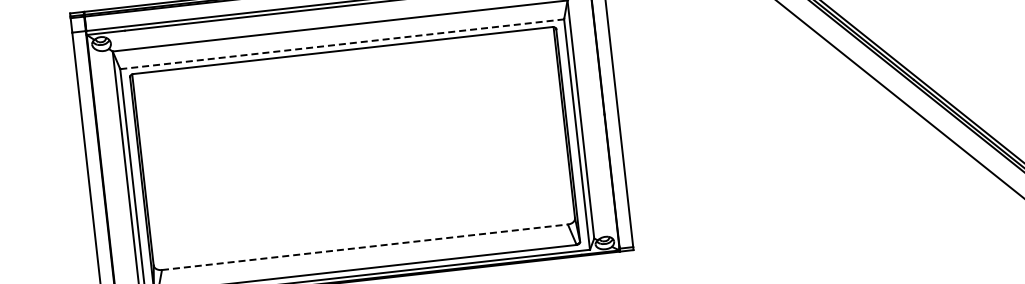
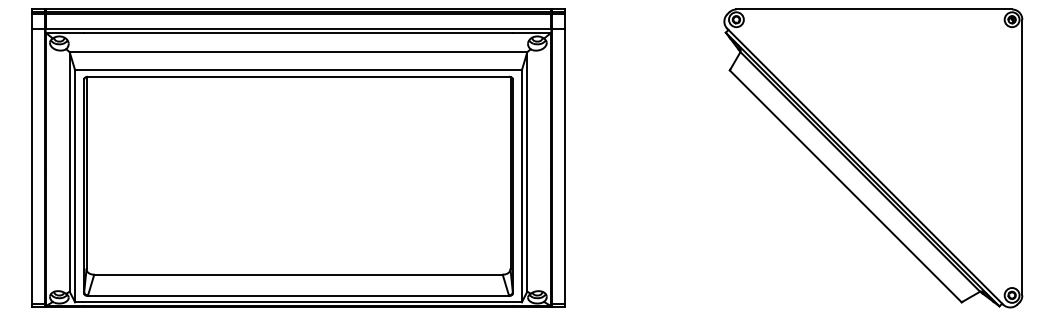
line: (343, 44) -> (299, 70), dashed -> solid
line: (365, 246) -> (299, 274), dashed -> solid

